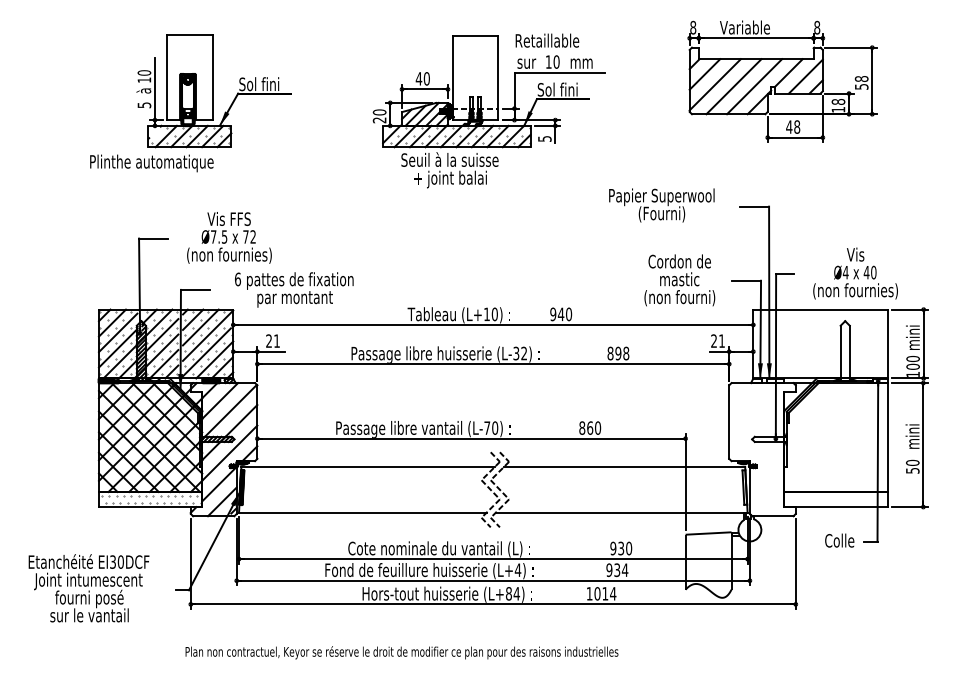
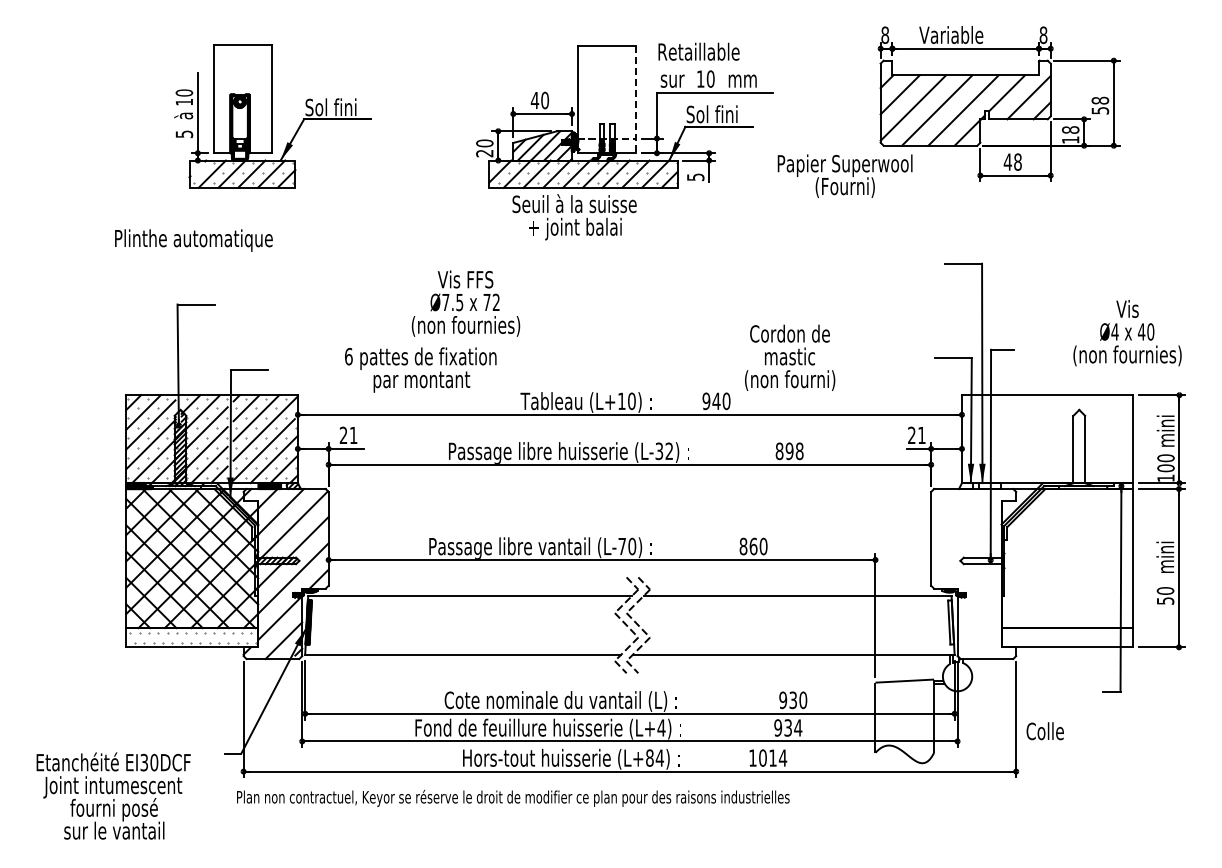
line: (498, 78) -> (636, 99), solid -> dashed
text: (151, 163) -> (193, 240), moved
text: (661, 204) -> (844, 175), moved
text: (229, 237) -> (465, 303), moved
text: (855, 273) -> (1127, 333), moved
text: (680, 280) -> (790, 357), moved
text: (294, 289) -> (420, 369), moved
text: (839, 540) -> (1044, 731), moved
text: (88, 587) -> (113, 795), moved
text: (402, 652) -> (513, 798), moved

